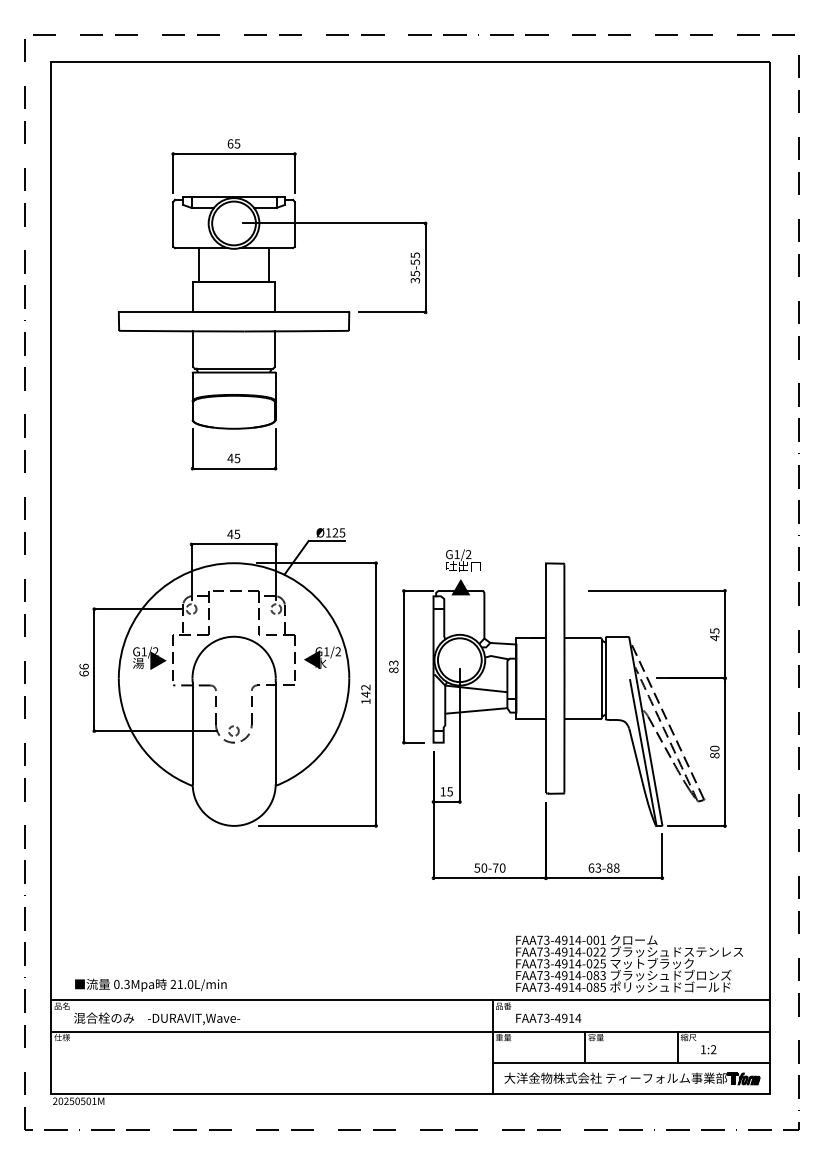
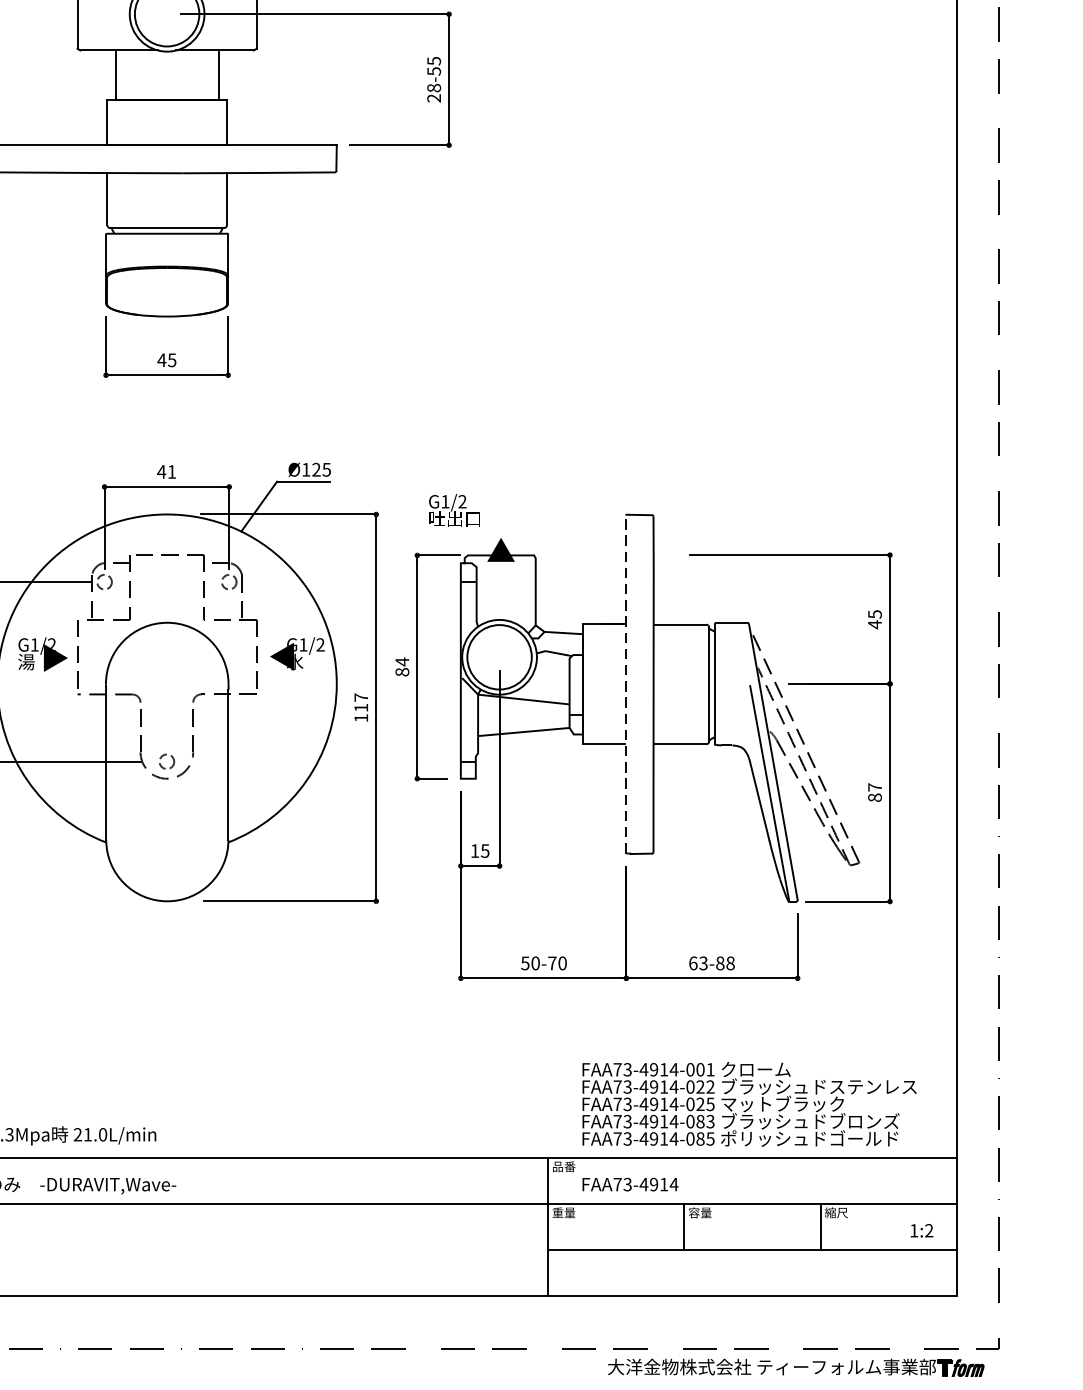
text: (415, 276) -> (434, 92), 35-55 -> 28-55
text: (237, 534) -> (172, 472), 45 -> 41
text: (463, 560) -> (454, 510), moved
text: (393, 663) -> (401, 662), 83 -> 84
line: (545, 677) -> (625, 682), solid -> dashed
text: (365, 690) -> (360, 701), 142 -> 117
text: (714, 748) -> (874, 787), 80 -> 87
text: (708, 1049) -> (921, 1230), moved
part: (632, 1078) -> (796, 1367), moved

